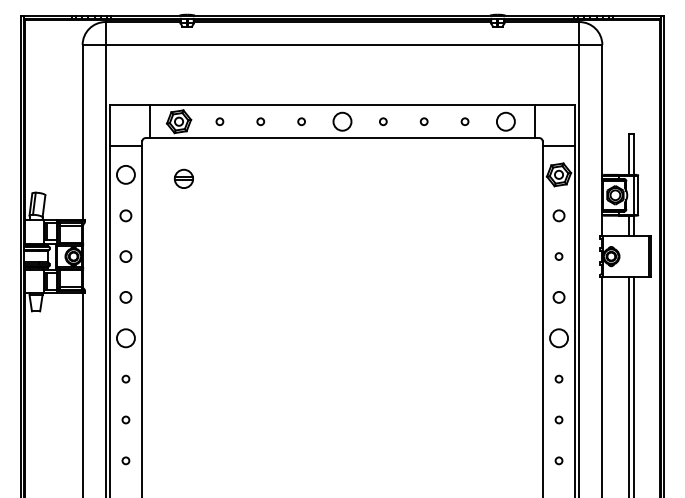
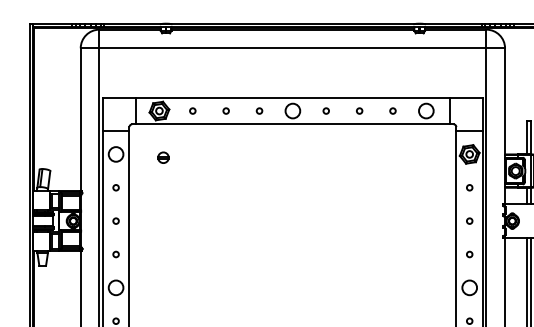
part: (183, 178) -> (163, 157), size x0.71
circle: (125, 215) -> (115, 187), size x0.62
circle: (558, 215) -> (469, 187), size x0.62
circle: (125, 256) -> (115, 221), size x0.62
circle: (125, 297) -> (115, 254), size x0.62
circle: (558, 297) -> (469, 254), size x0.62

